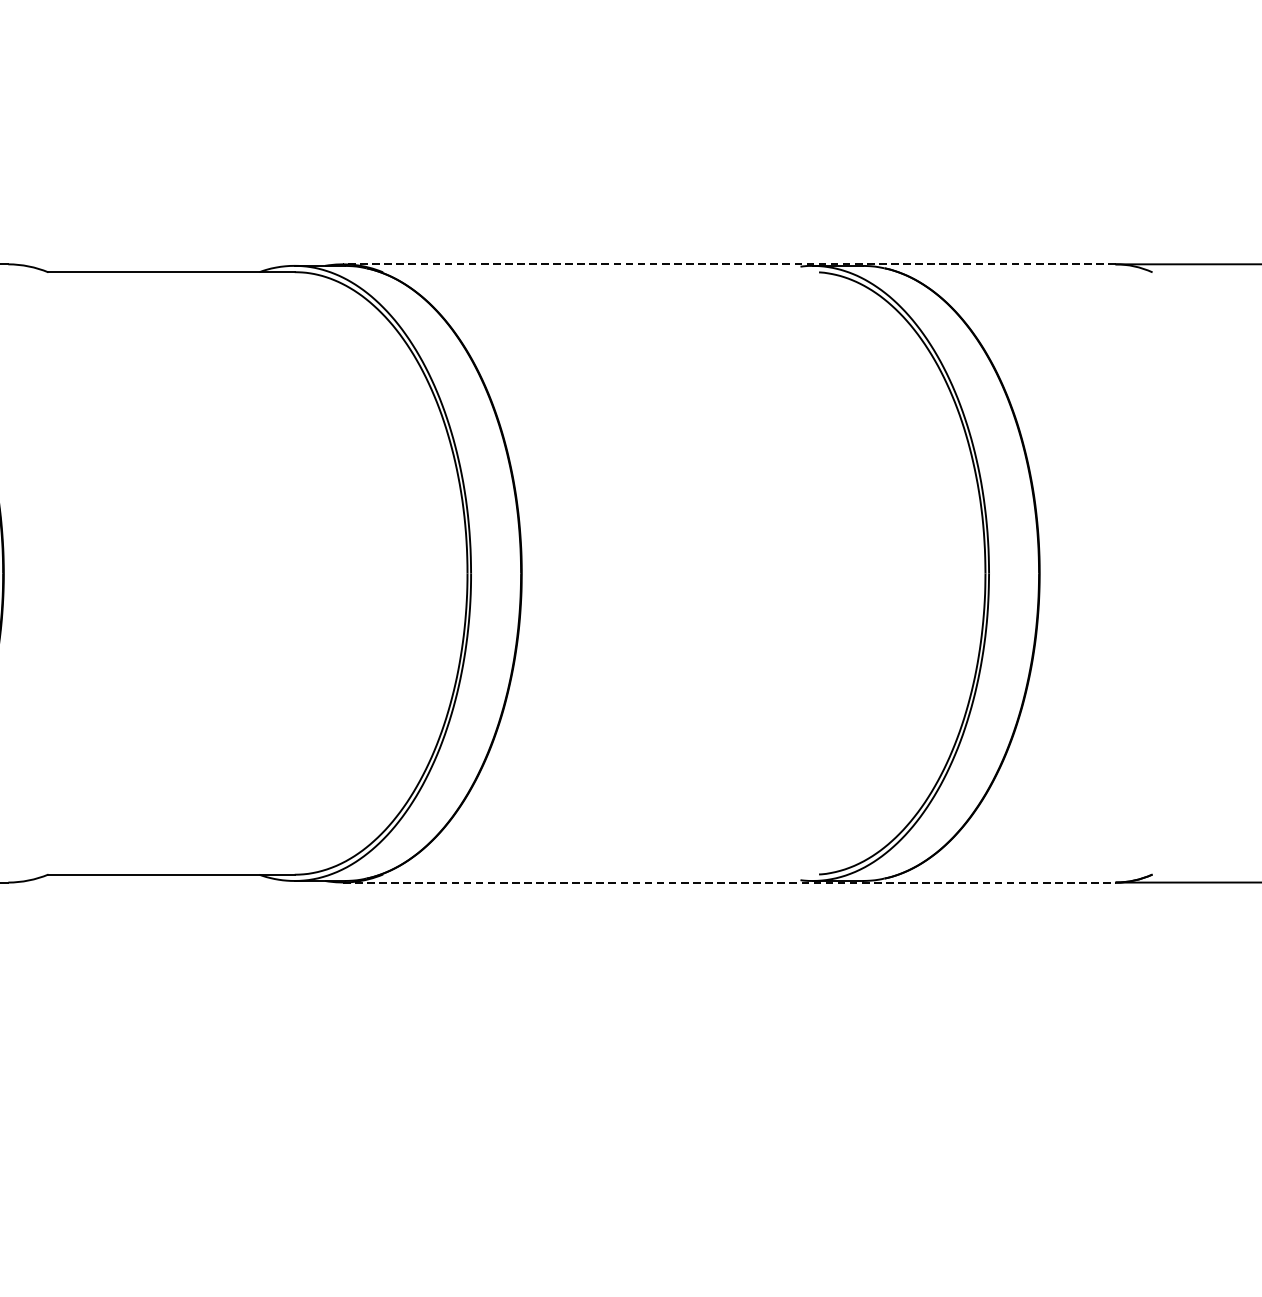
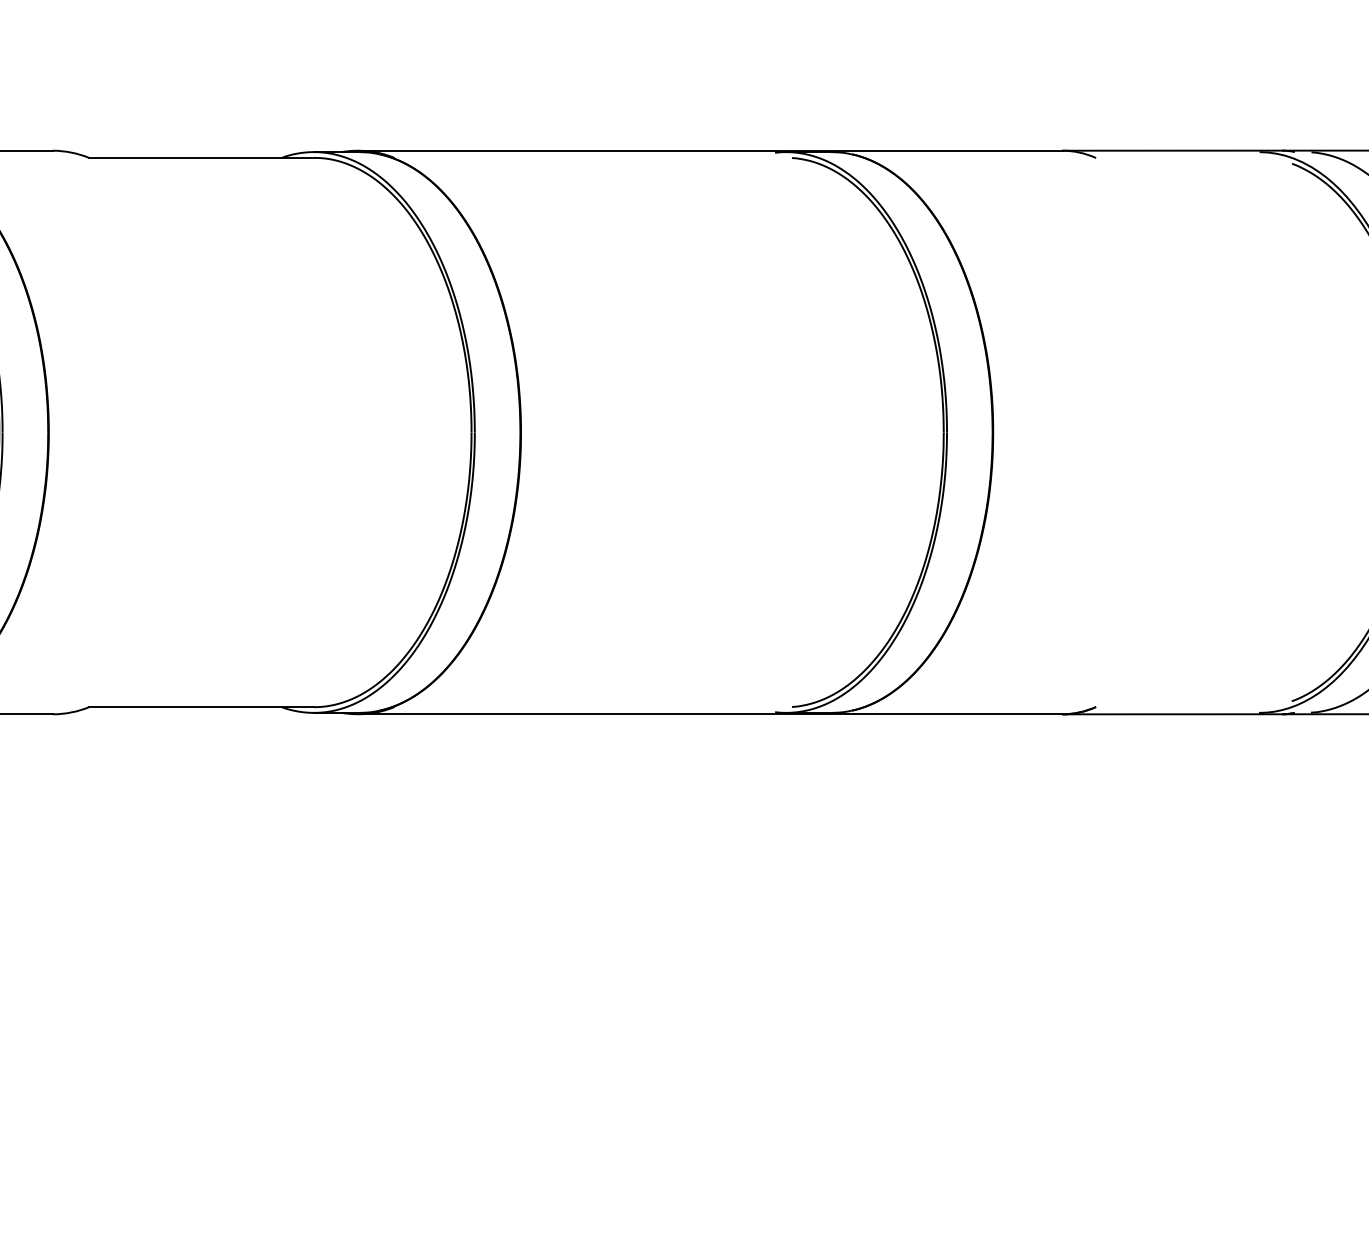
line: (728, 264) -> (709, 150), dashed -> solid
line: (729, 882) -> (710, 714), dashed -> solid

